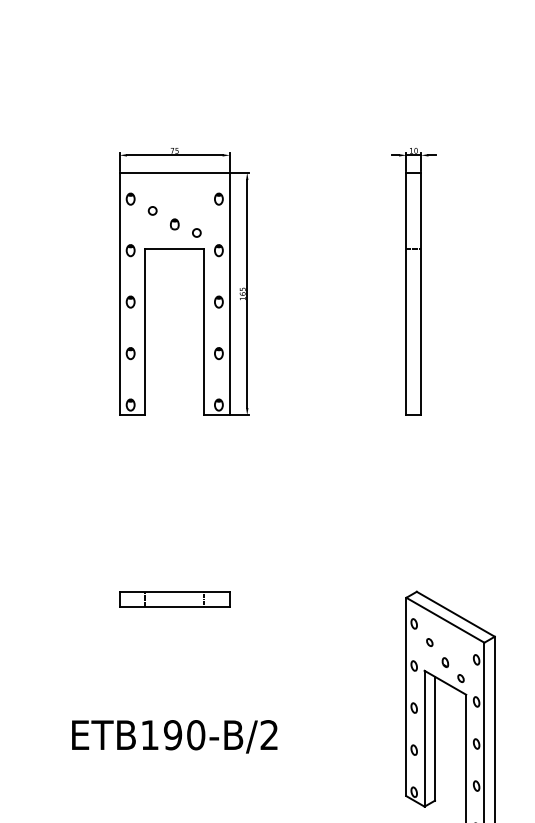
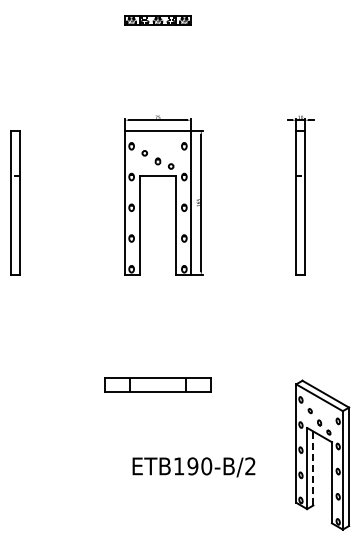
part: (173, 599) -> (157, 385), size x1.6
text: (173, 737) -> (193, 467), moved
line: (435, 738) -> (313, 468), solid -> dashed

